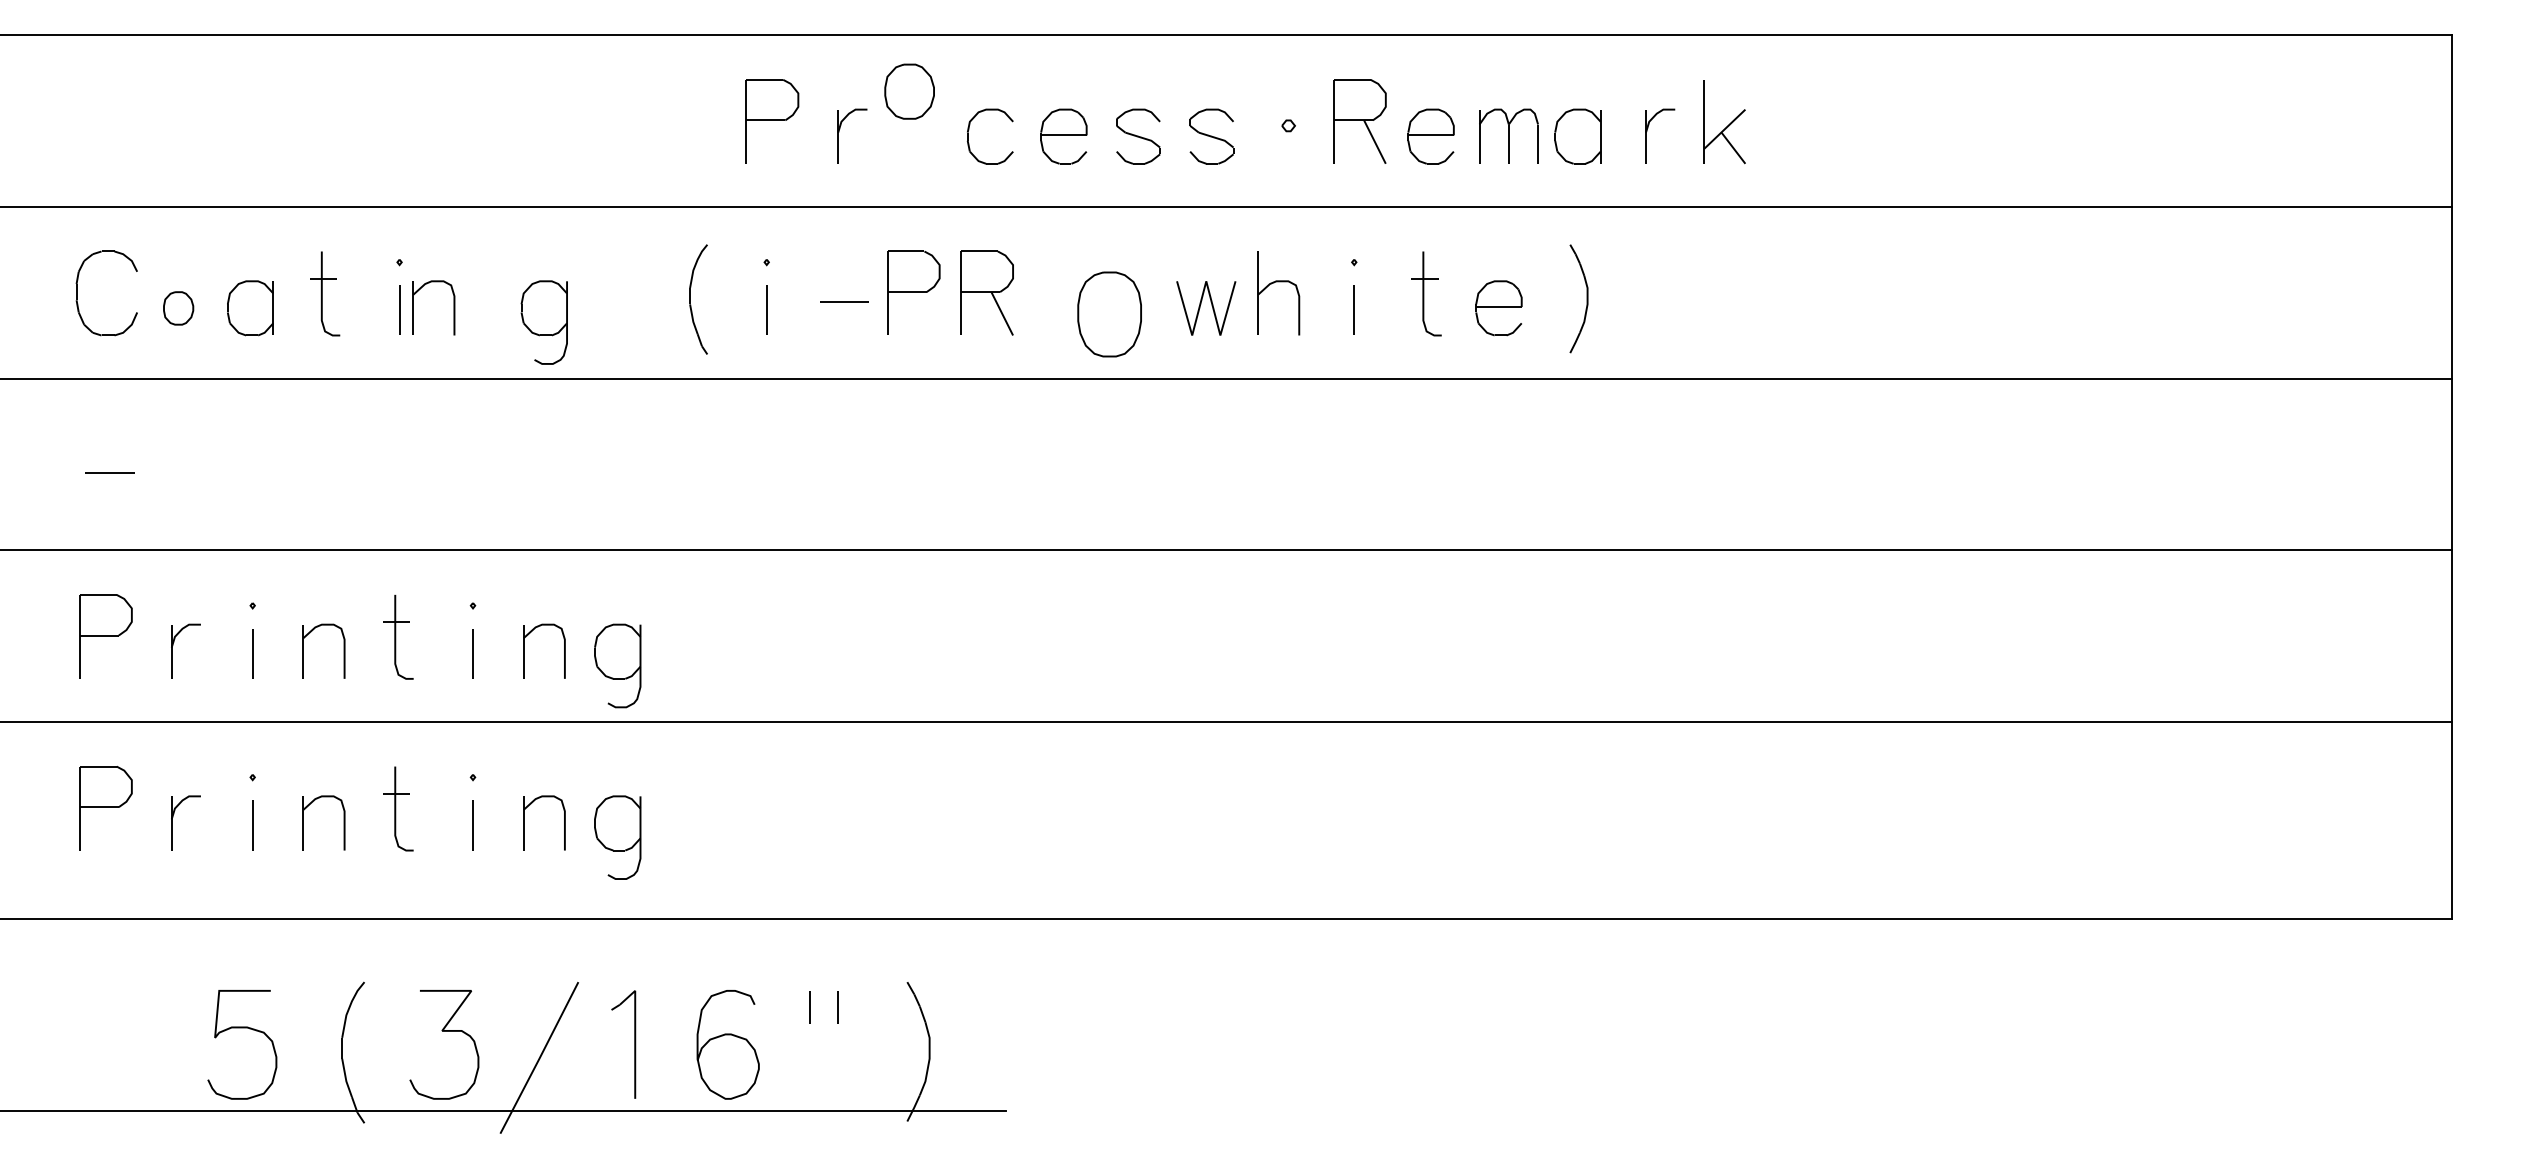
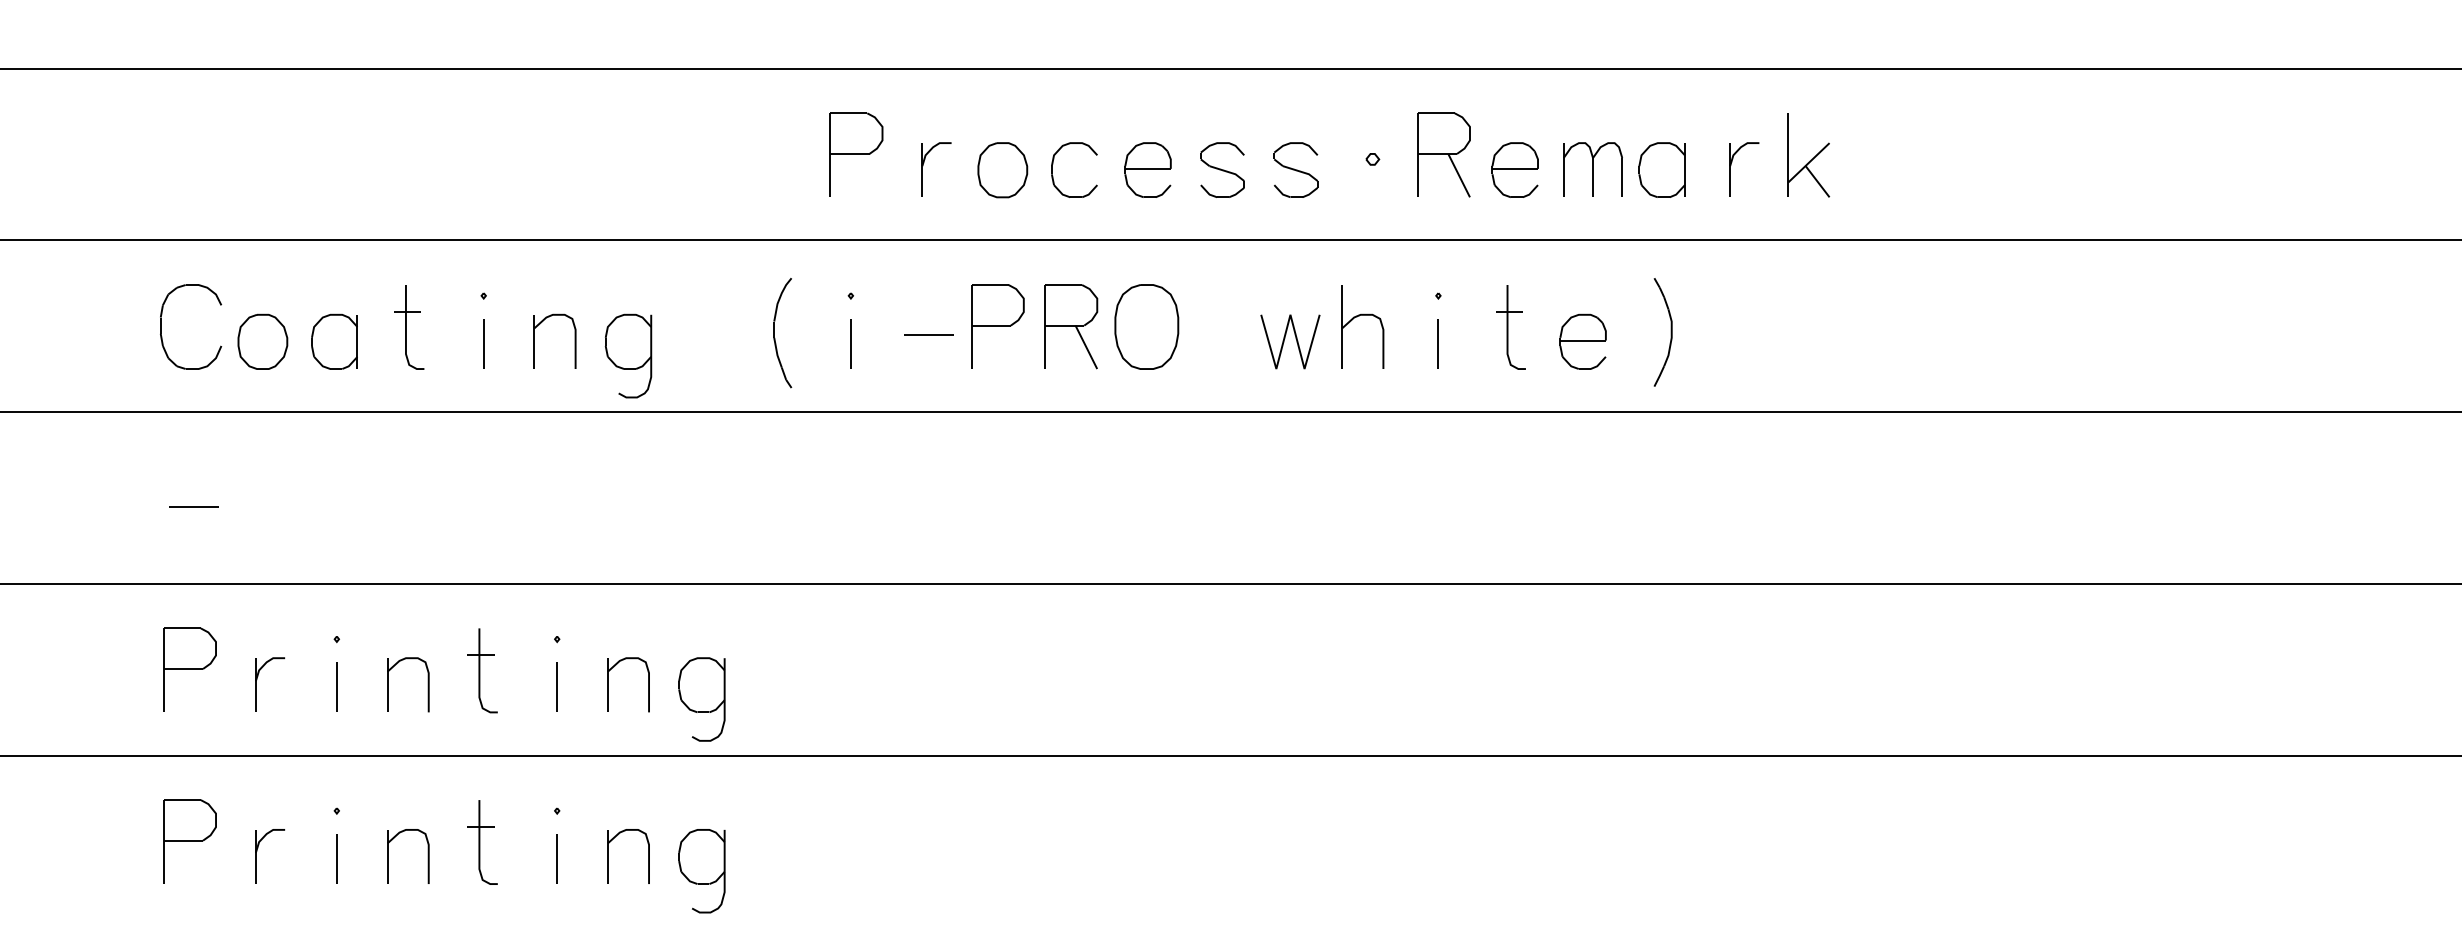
part: (909, 91) -> (1002, 170), moved
part: (413, 307) -> (534, 341), moved
part: (178, 308) -> (262, 342), size x1.67
part: (1109, 314) -> (1146, 327), moved

